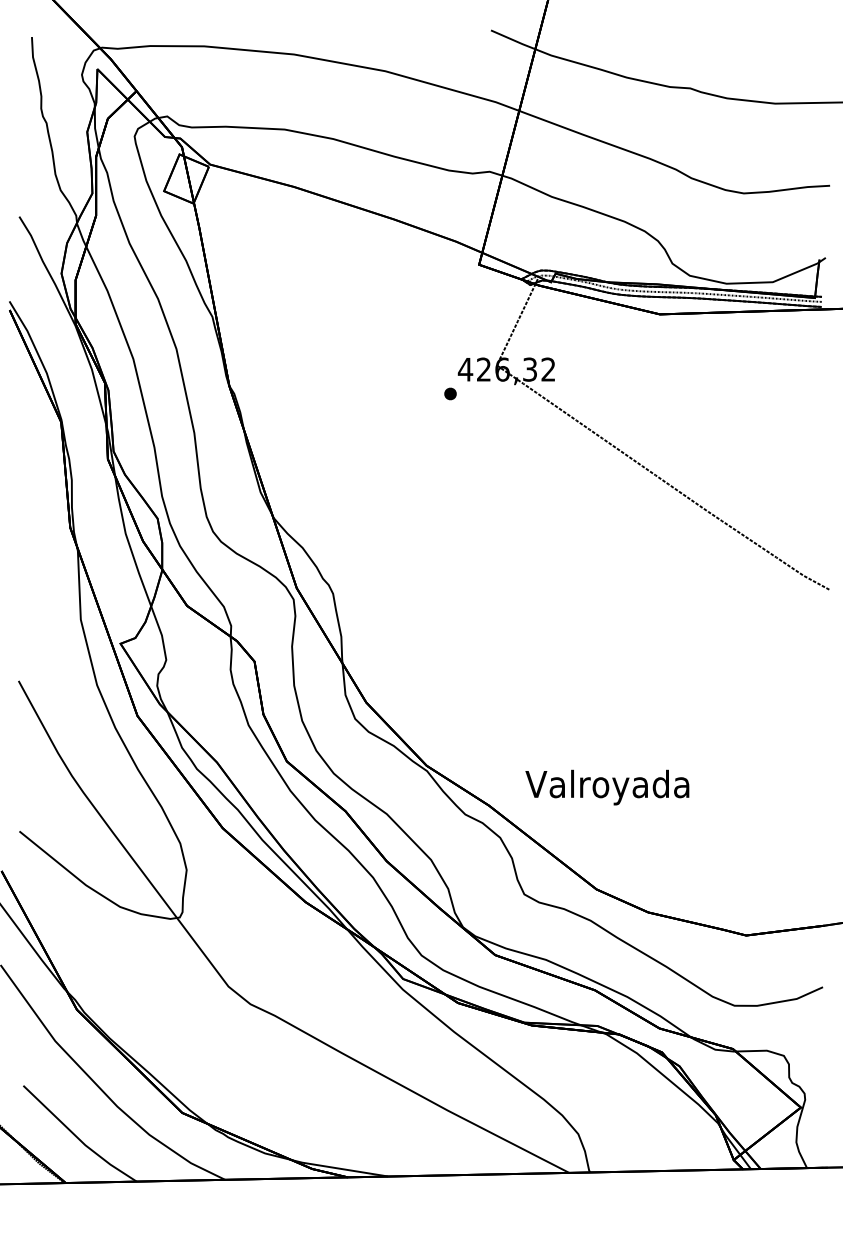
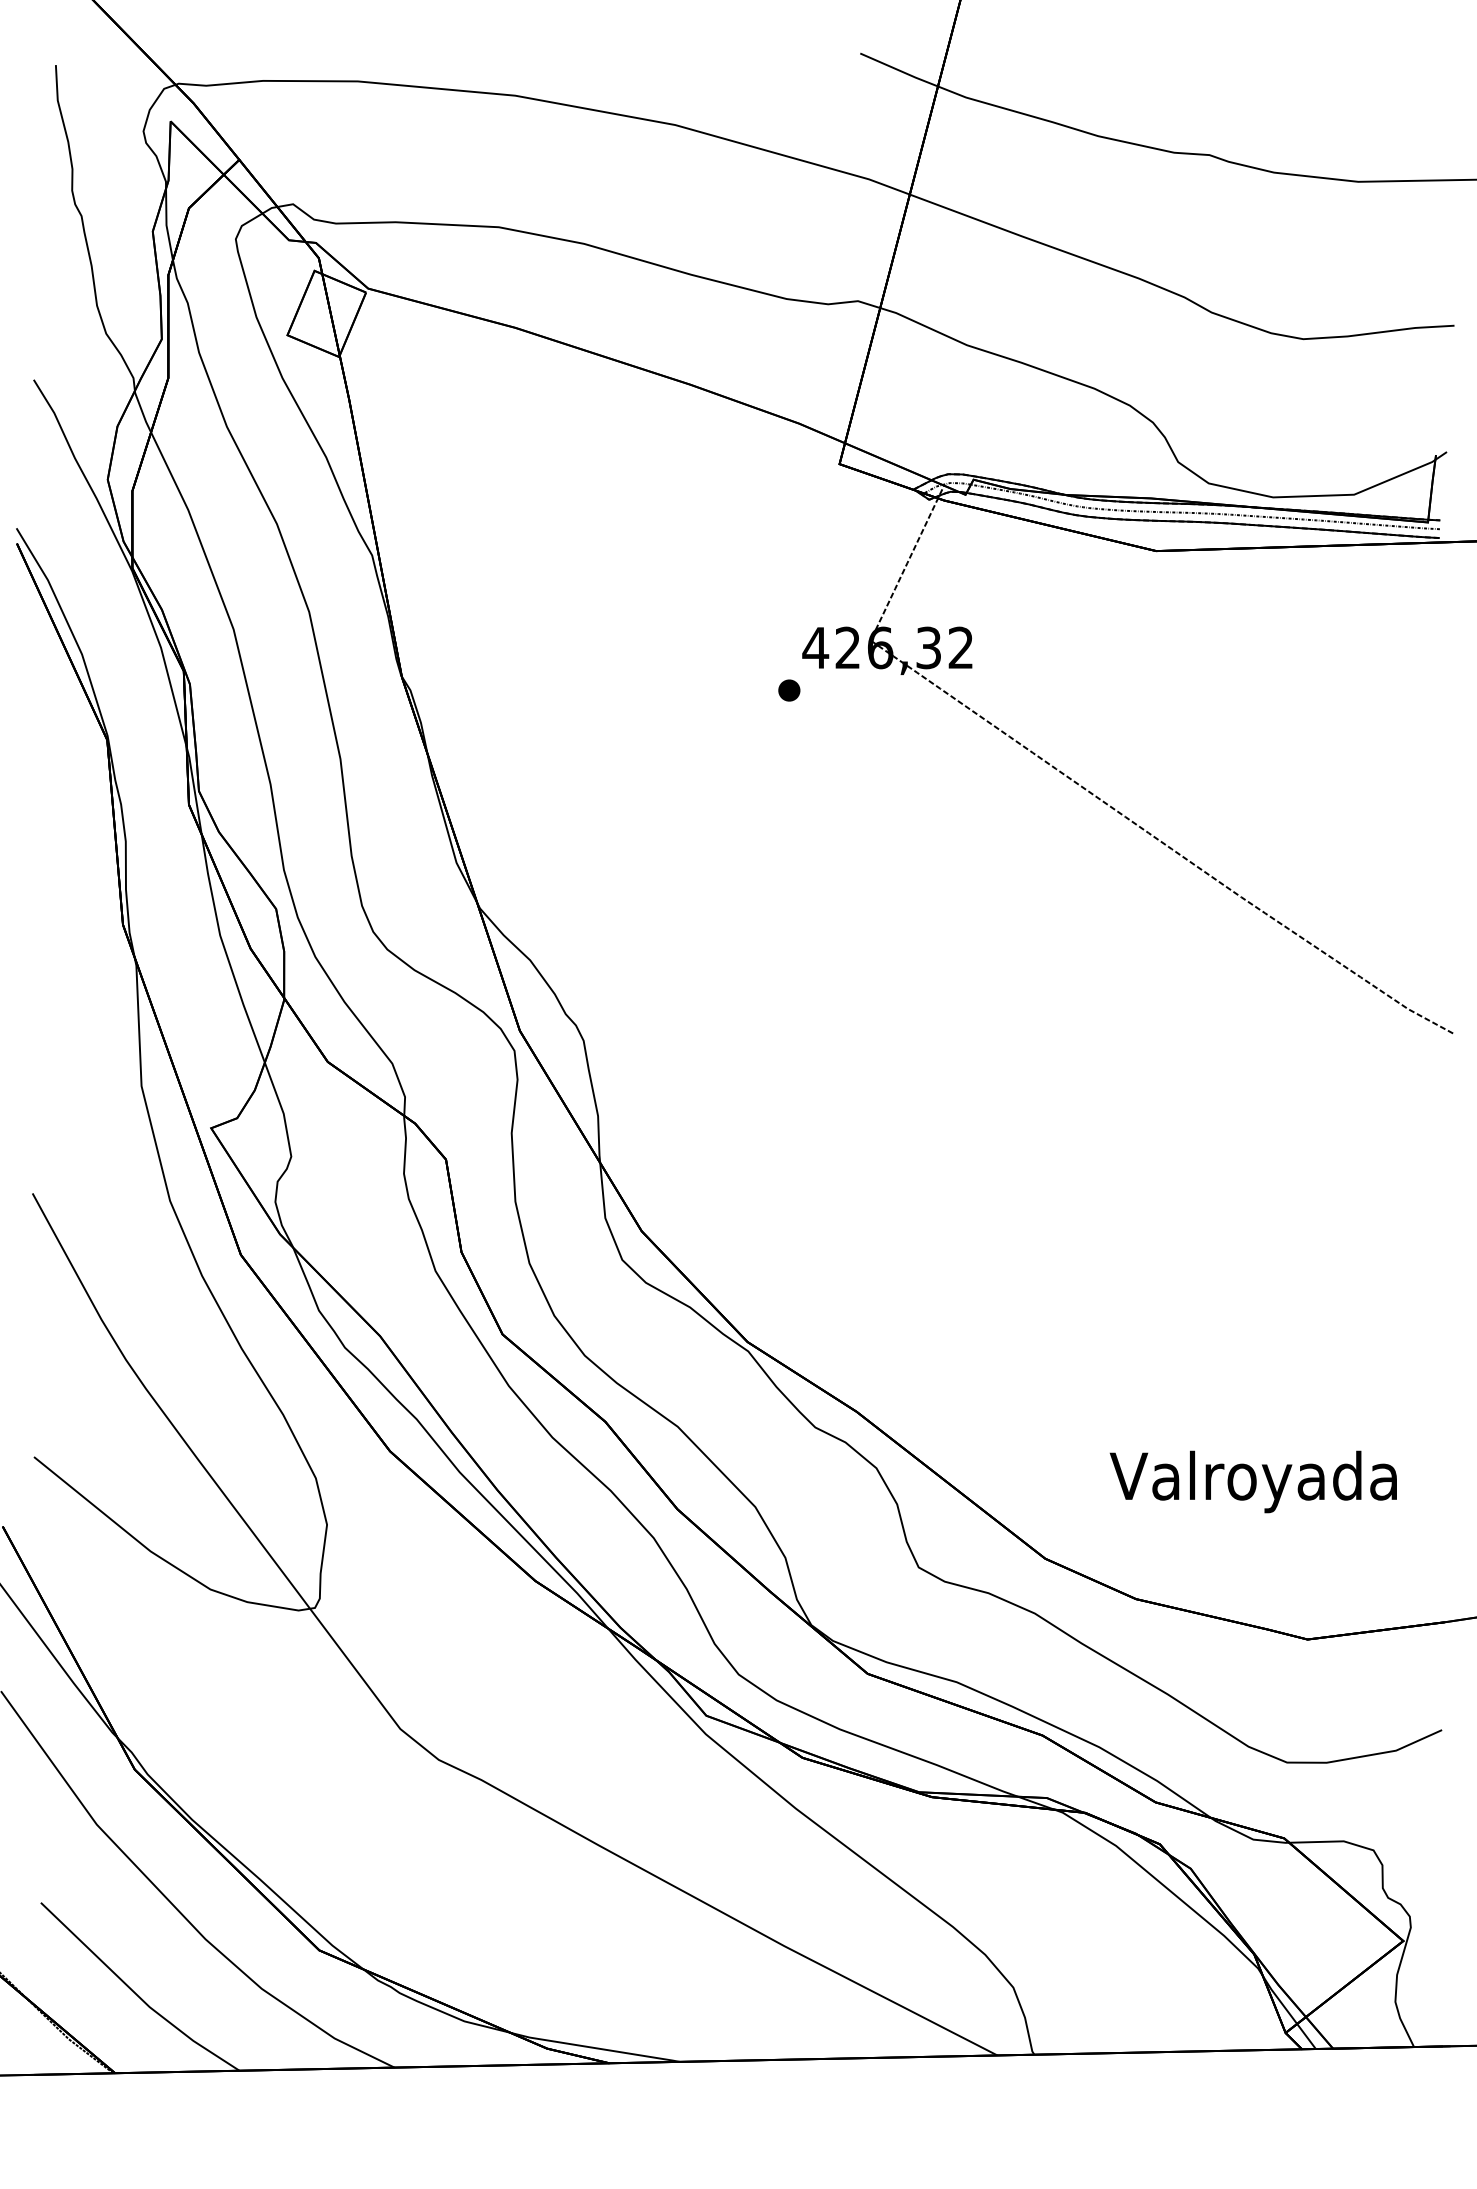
text: (607, 787) -> (1253, 1481), moved

